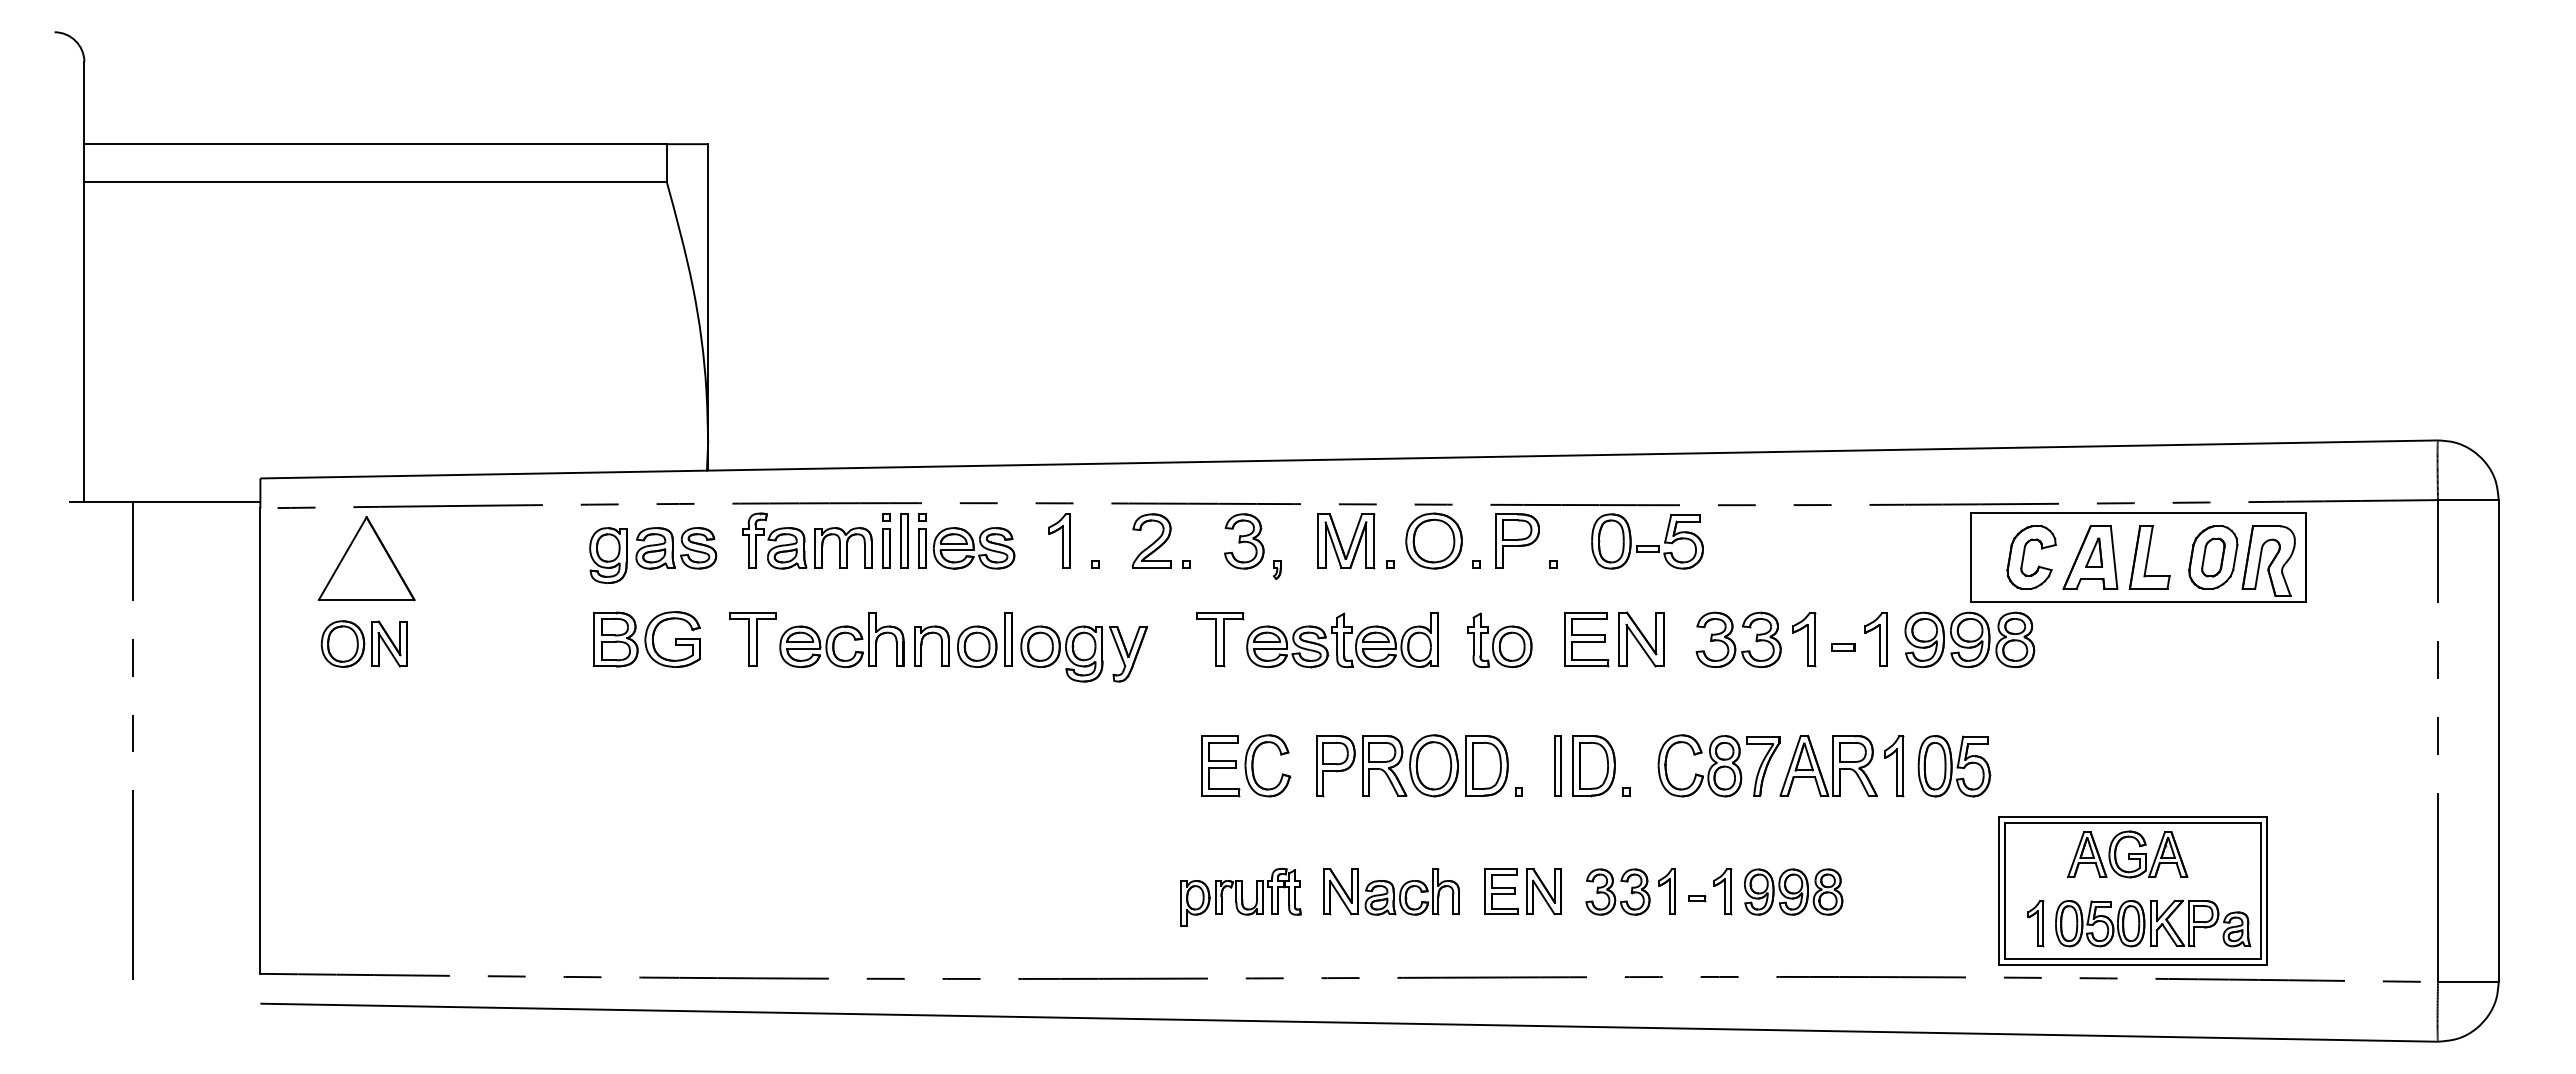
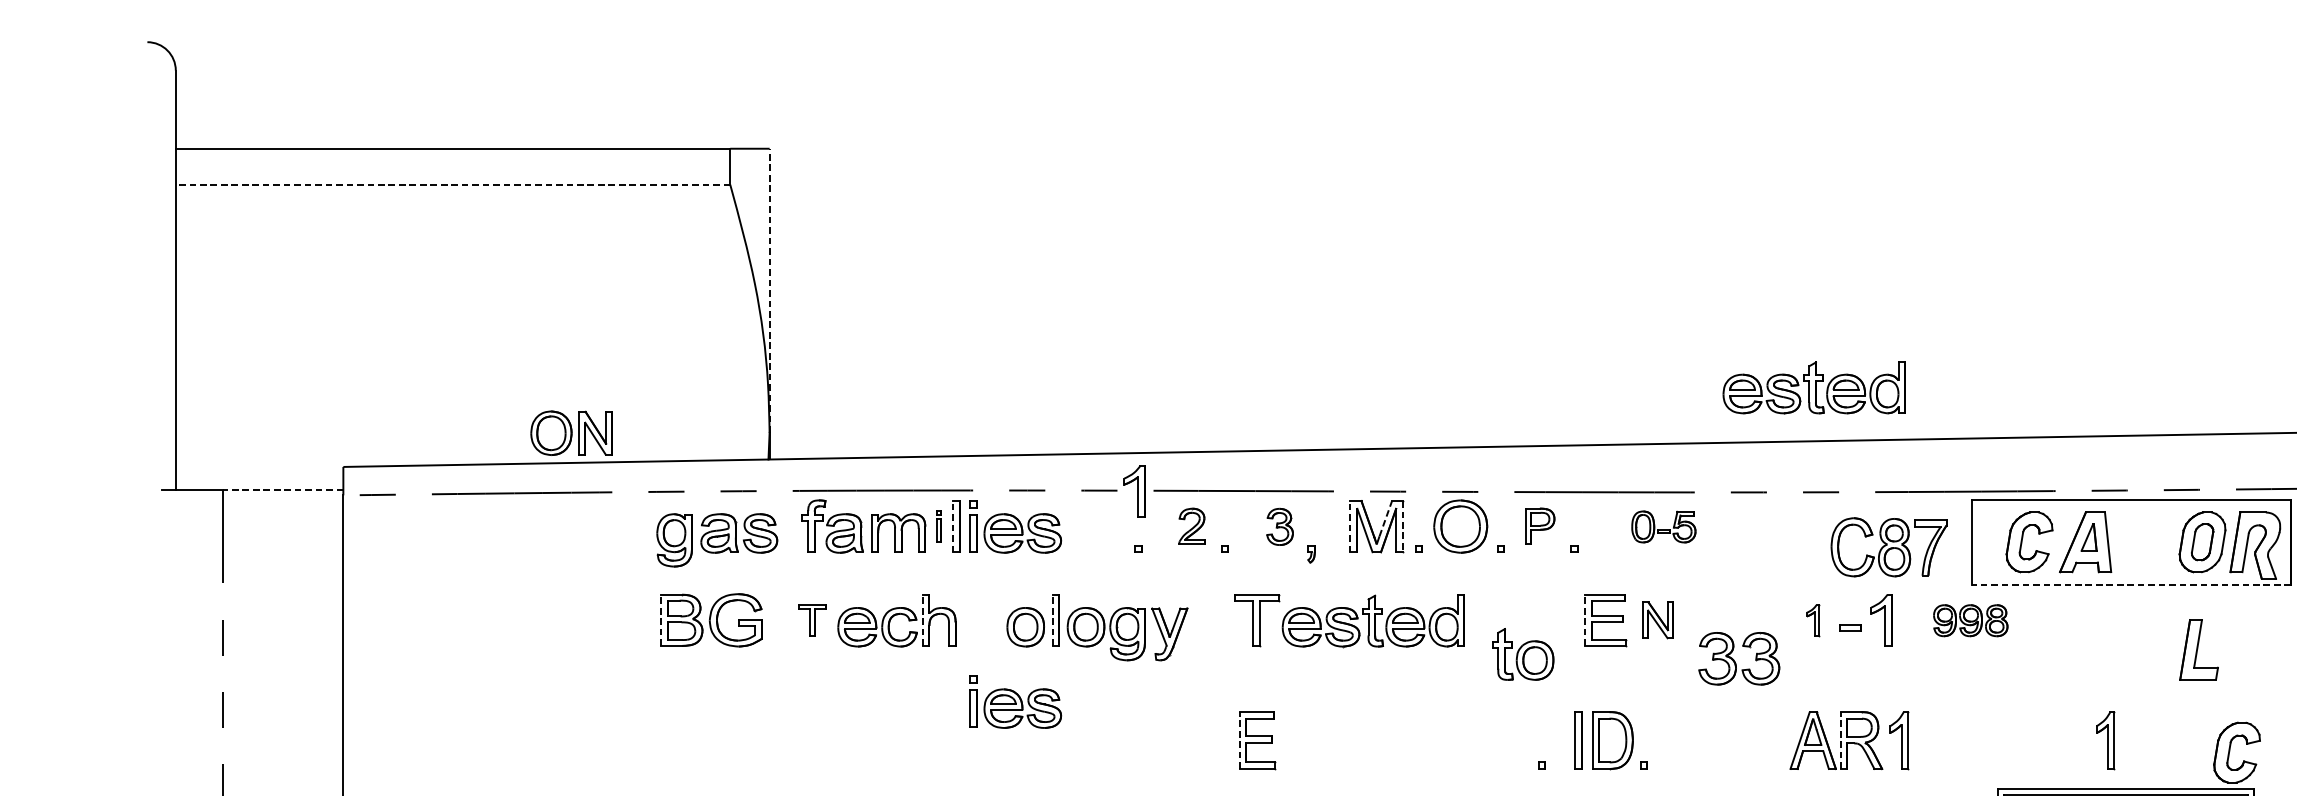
line: (375, 181) -> (452, 184), solid -> dashed
line: (708, 292) -> (769, 289), solid -> dashed
part: (1805, 395) -> (1814, 387), added
line: (196, 502) -> (282, 489), solid -> dashed
line: (1355, 532) -> (1385, 518), solid -> dashed
part: (886, 540) -> (939, 526), size x0.6
part: (1059, 540) -> (1134, 490), moved
part: (1151, 540) -> (1191, 526), size x0.7
part: (1517, 540) -> (1540, 526), size x0.7
line: (900, 541) -> (952, 526), solid -> dashed
part: (1244, 541) -> (1280, 526), size x0.7
line: (1318, 541) -> (1350, 526), solid -> dashed
line: (1373, 541) -> (1403, 526), solid -> dashed
part: (1647, 541) -> (1663, 526), size x0.6
part: (2149, 557) -> (2198, 649), moved
part: (366, 558) -> (444, 543), removed
line: (2138, 602) -> (2131, 585), solid -> dashed
line: (594, 639) -> (661, 620), solid -> dashed
part: (752, 639) -> (811, 620), size x0.6
line: (869, 639) -> (923, 620), solid -> dashed
line: (1005, 639) -> (1052, 620), solid -> dashed
line: (1564, 639) -> (1584, 620), solid -> dashed
part: (1641, 639) -> (1658, 620), size x0.7
part: (1738, 639) -> (1739, 658), moved
part: (1804, 639) -> (1813, 620), size x0.6
part: (1969, 639) -> (1970, 620), size x0.6
part: (1499, 640) -> (1522, 654), moved
part: (363, 643) -> (570, 432), moved
part: (922, 645) -> (973, 625), removed
part: (966, 725) -> (1015, 702), added
line: (1201, 765) -> (1239, 740), solid -> dashed
part: (1253, 765) -> (1288, 740), removed
part: (1412, 765) -> (1440, 740), removed
part: (1718, 765) -> (1888, 546), moved
line: (1833, 765) -> (1840, 740), solid -> dashed
part: (1954, 766) -> (1956, 741), removed
part: (2111, 766) -> (2105, 741), added
part: (2242, 778) -> (2230, 752), added

